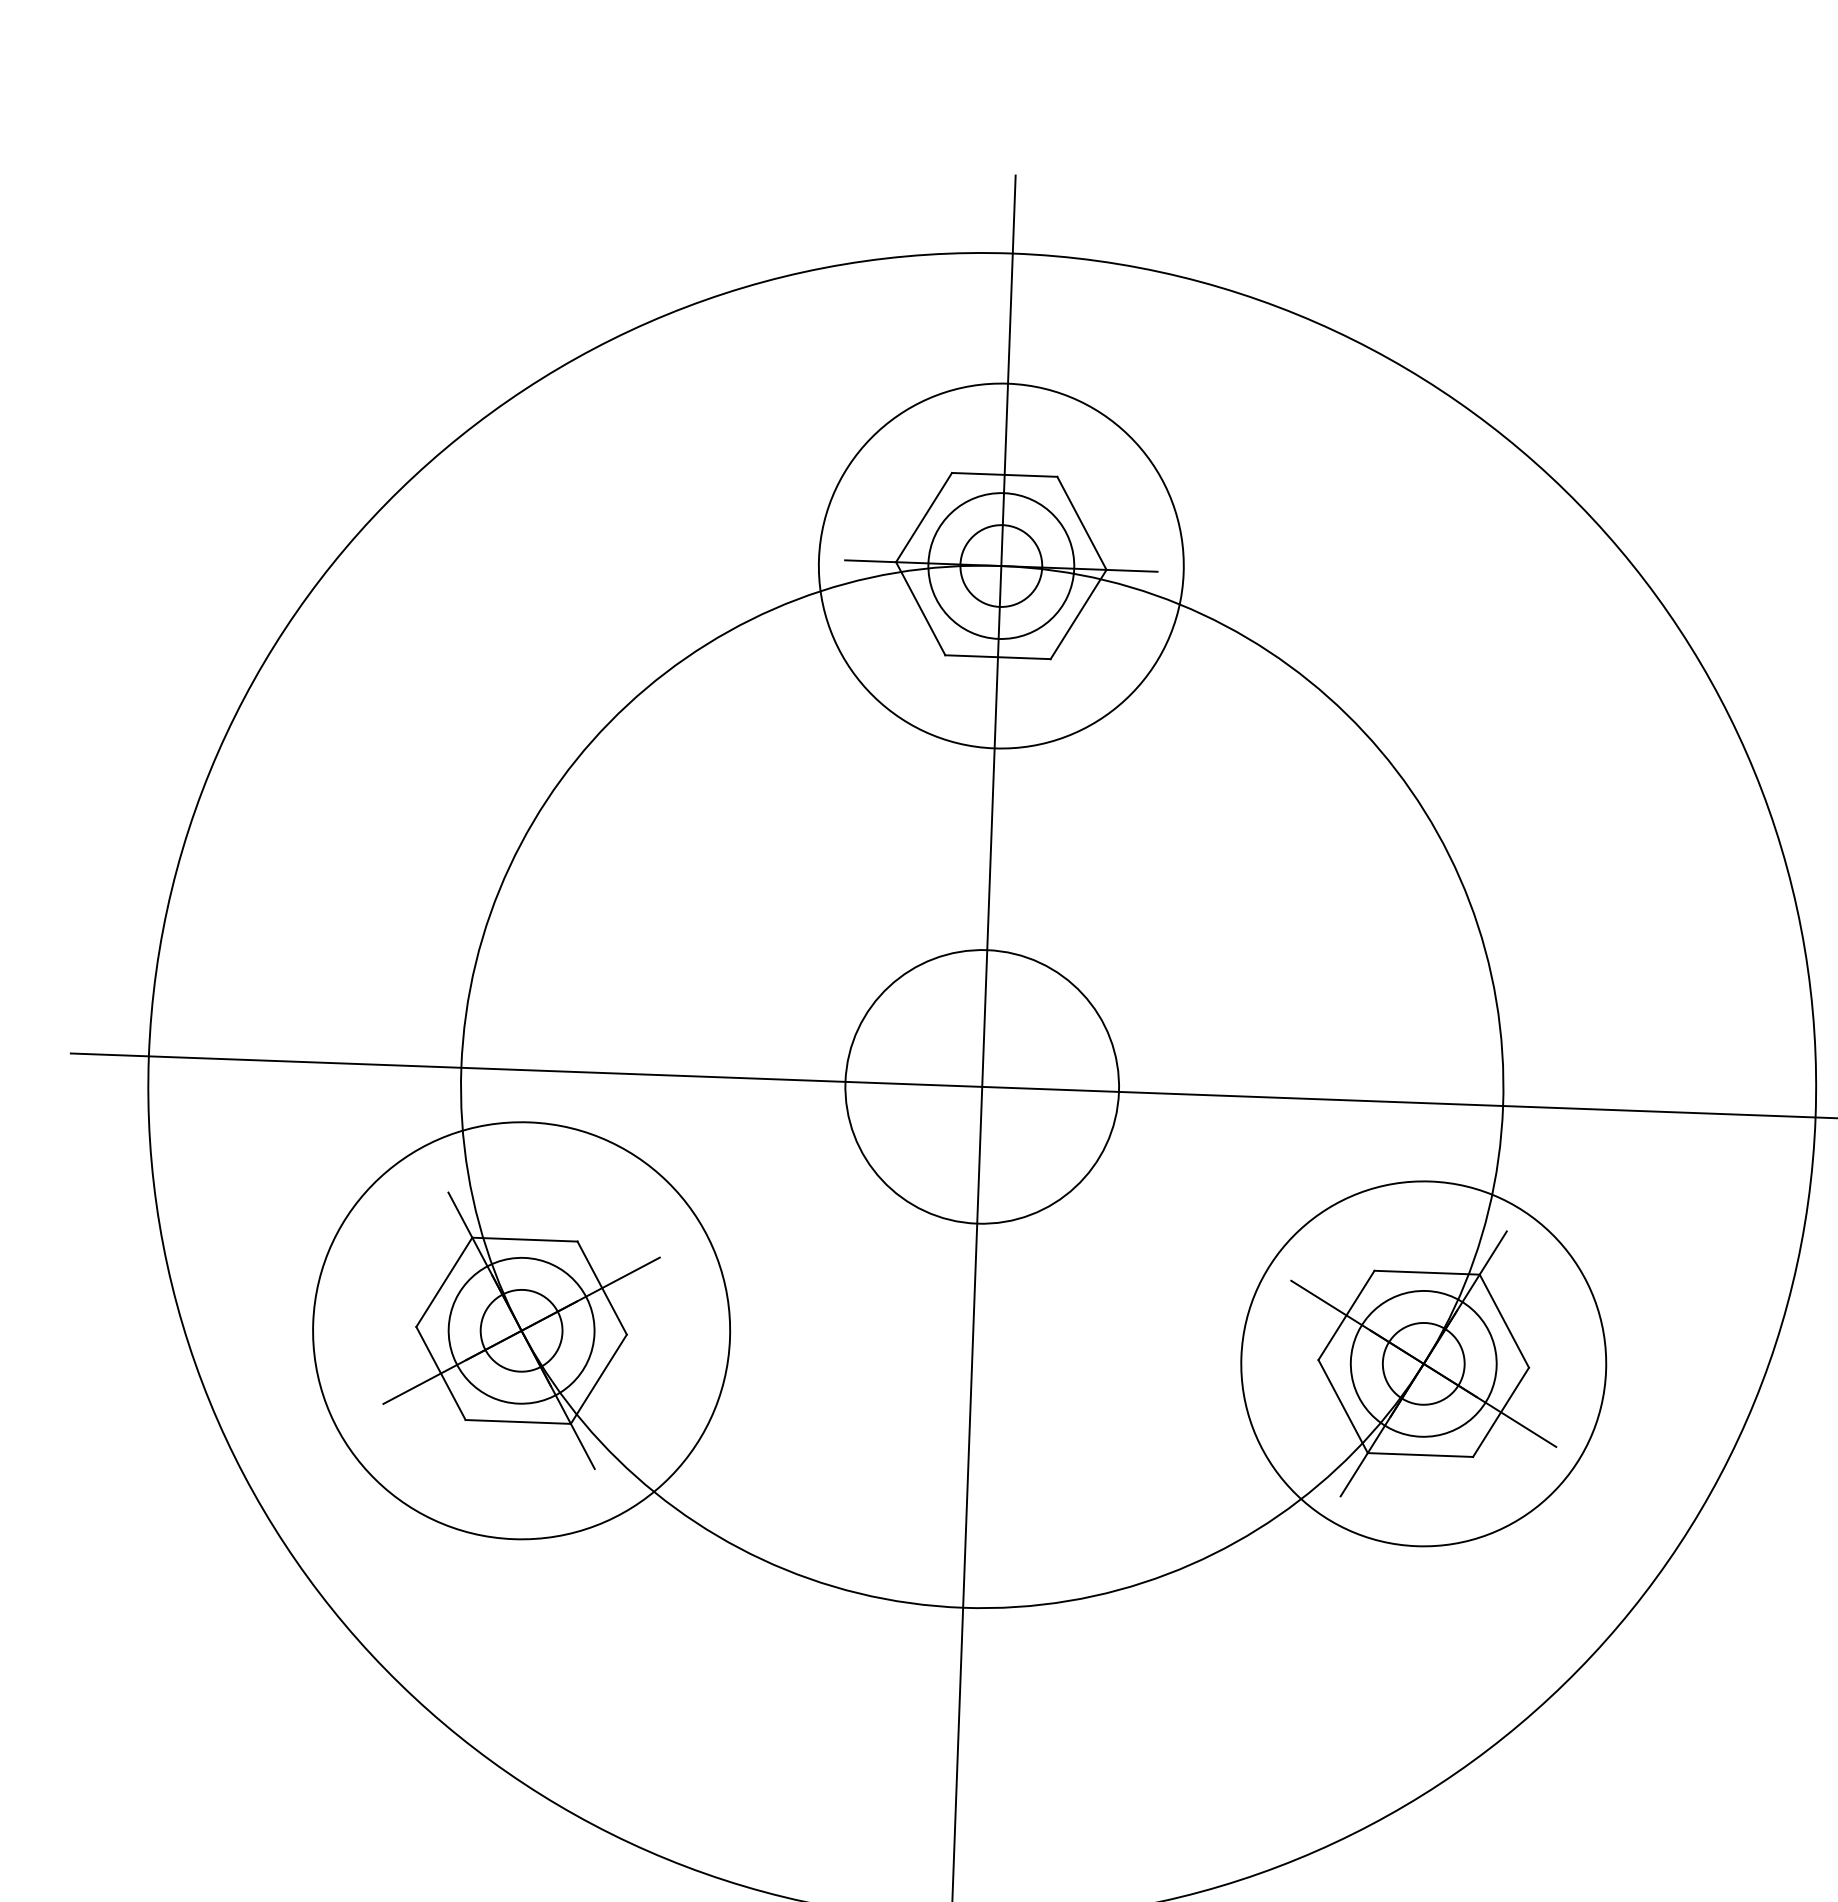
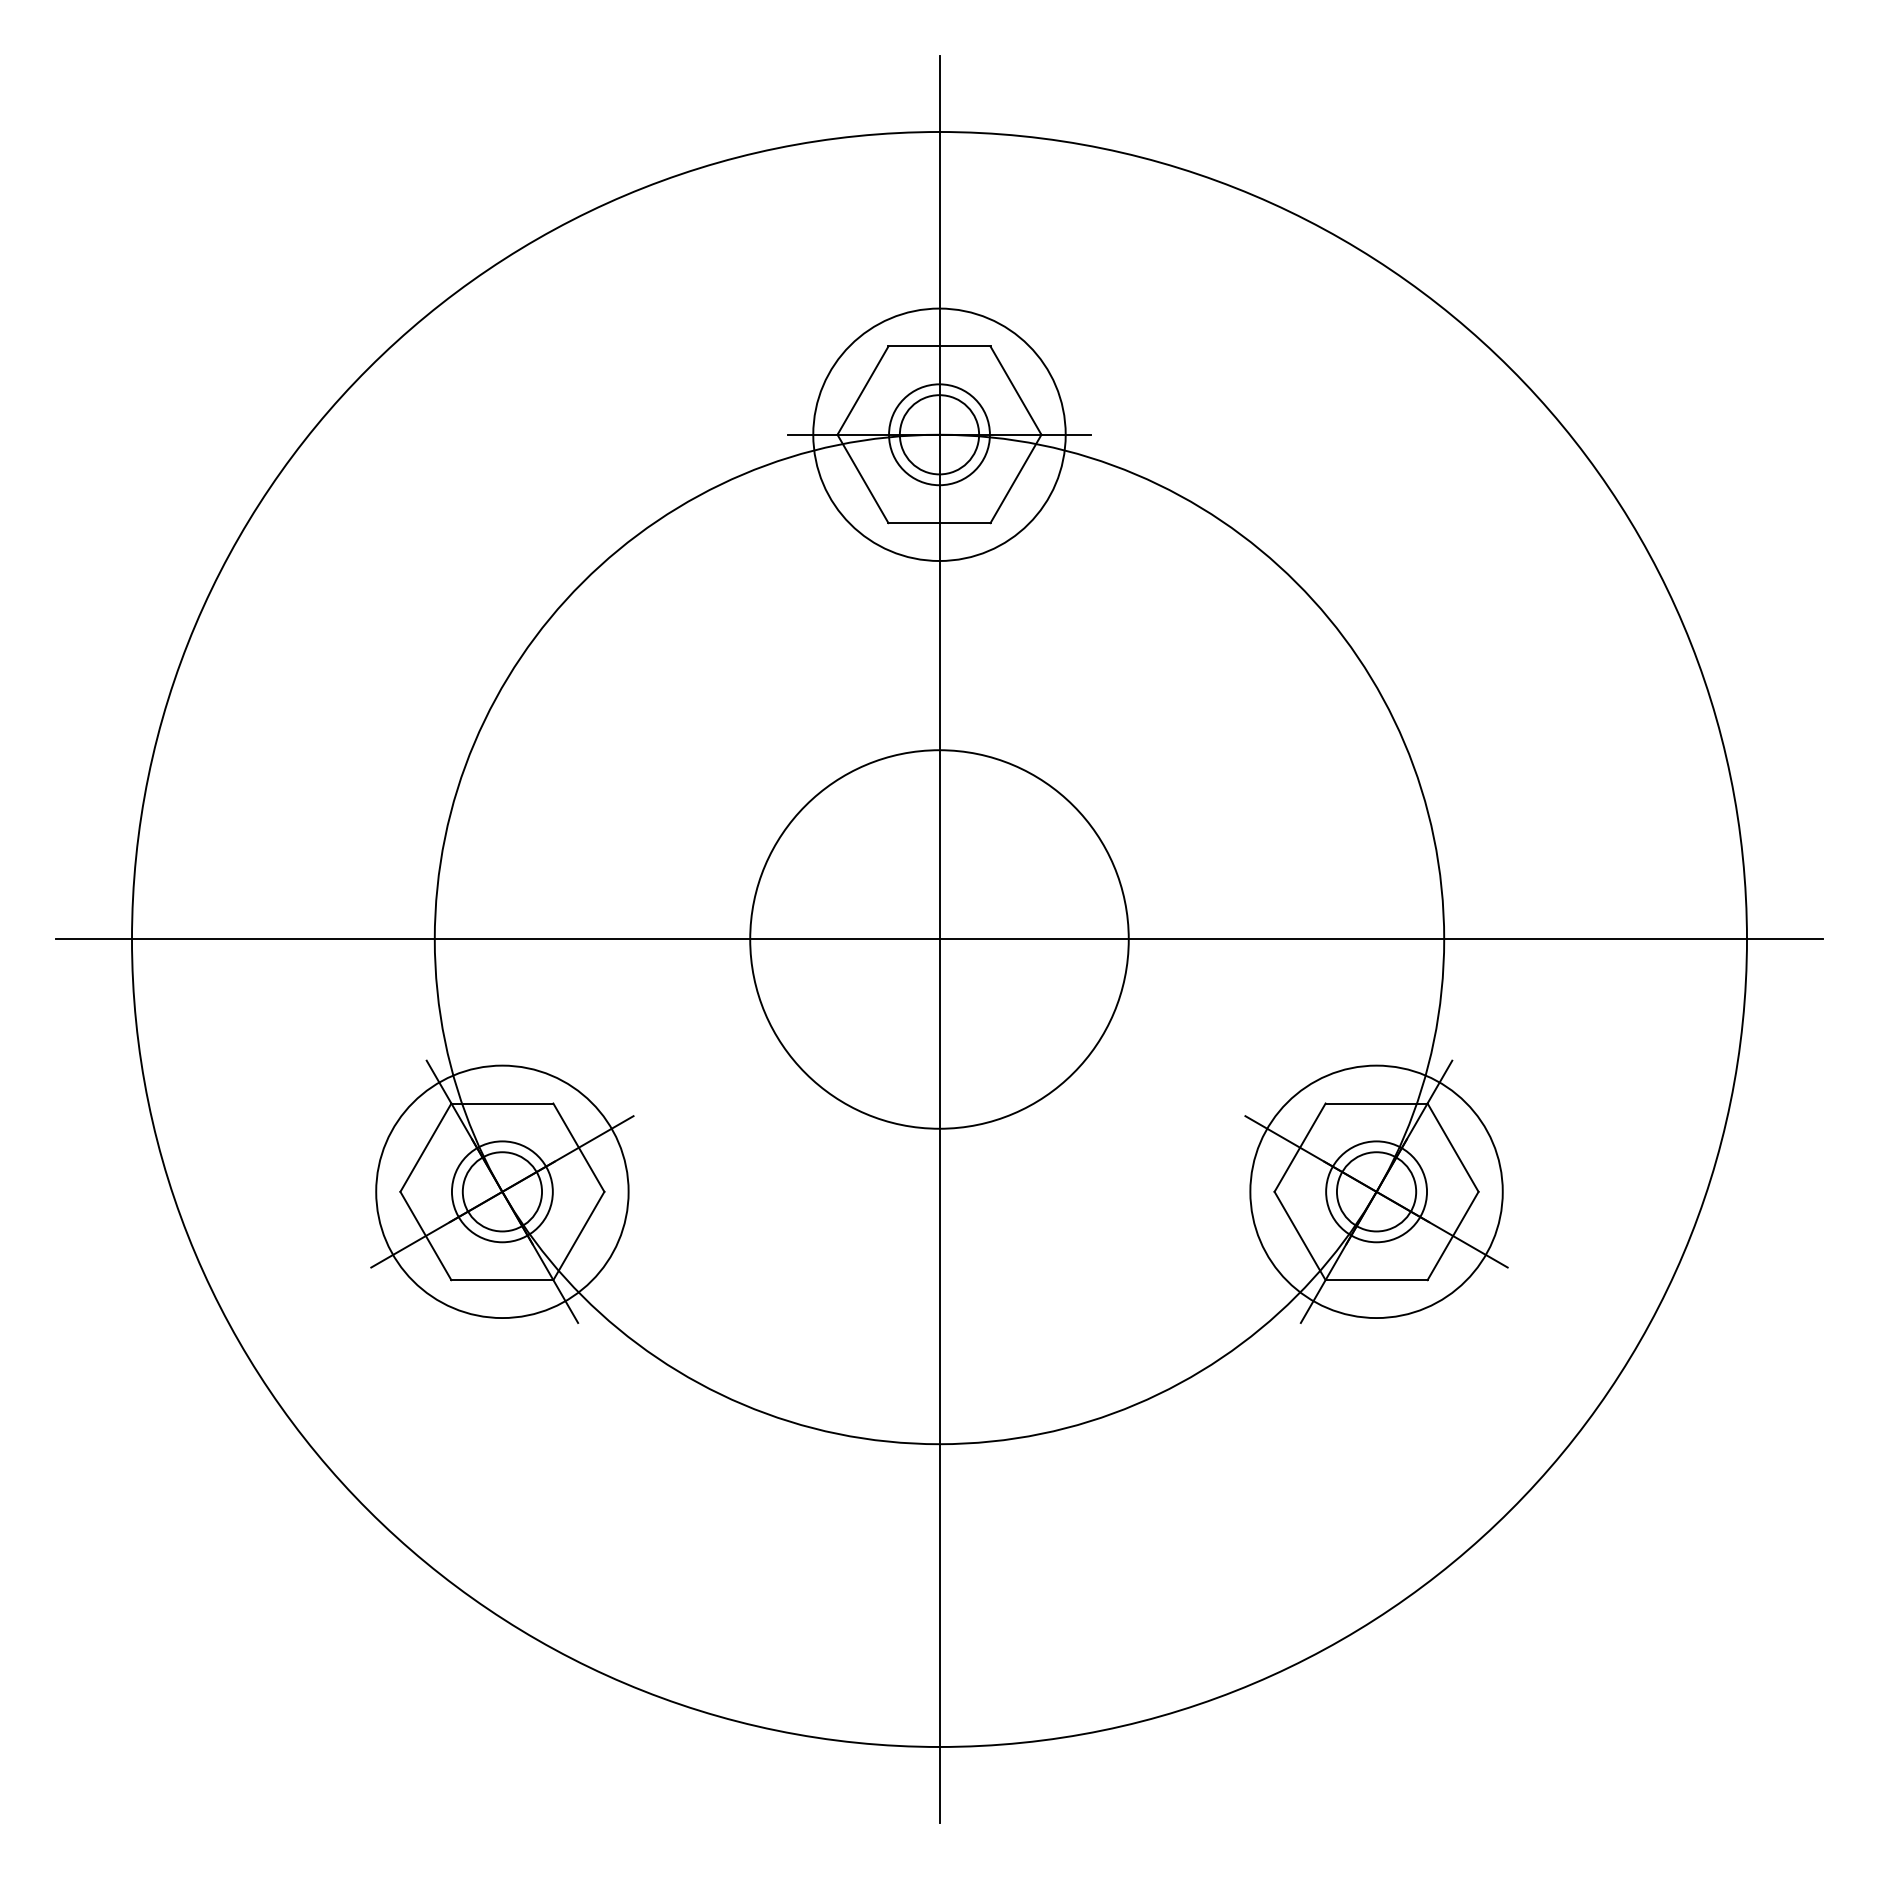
circle: (1001, 565) -> (939, 434), size x0.71
circle: (1001, 565) -> (939, 434), size x0.71
circle: (982, 1086) -> (939, 939), size x1.43
circle: (520, 1330) -> (501, 1191), size x0.71
circle: (521, 1330) -> (502, 1191), size x0.62
circle: (1423, 1363) -> (1376, 1191), size x0.71
circle: (1423, 1363) -> (1376, 1191), size x0.71

